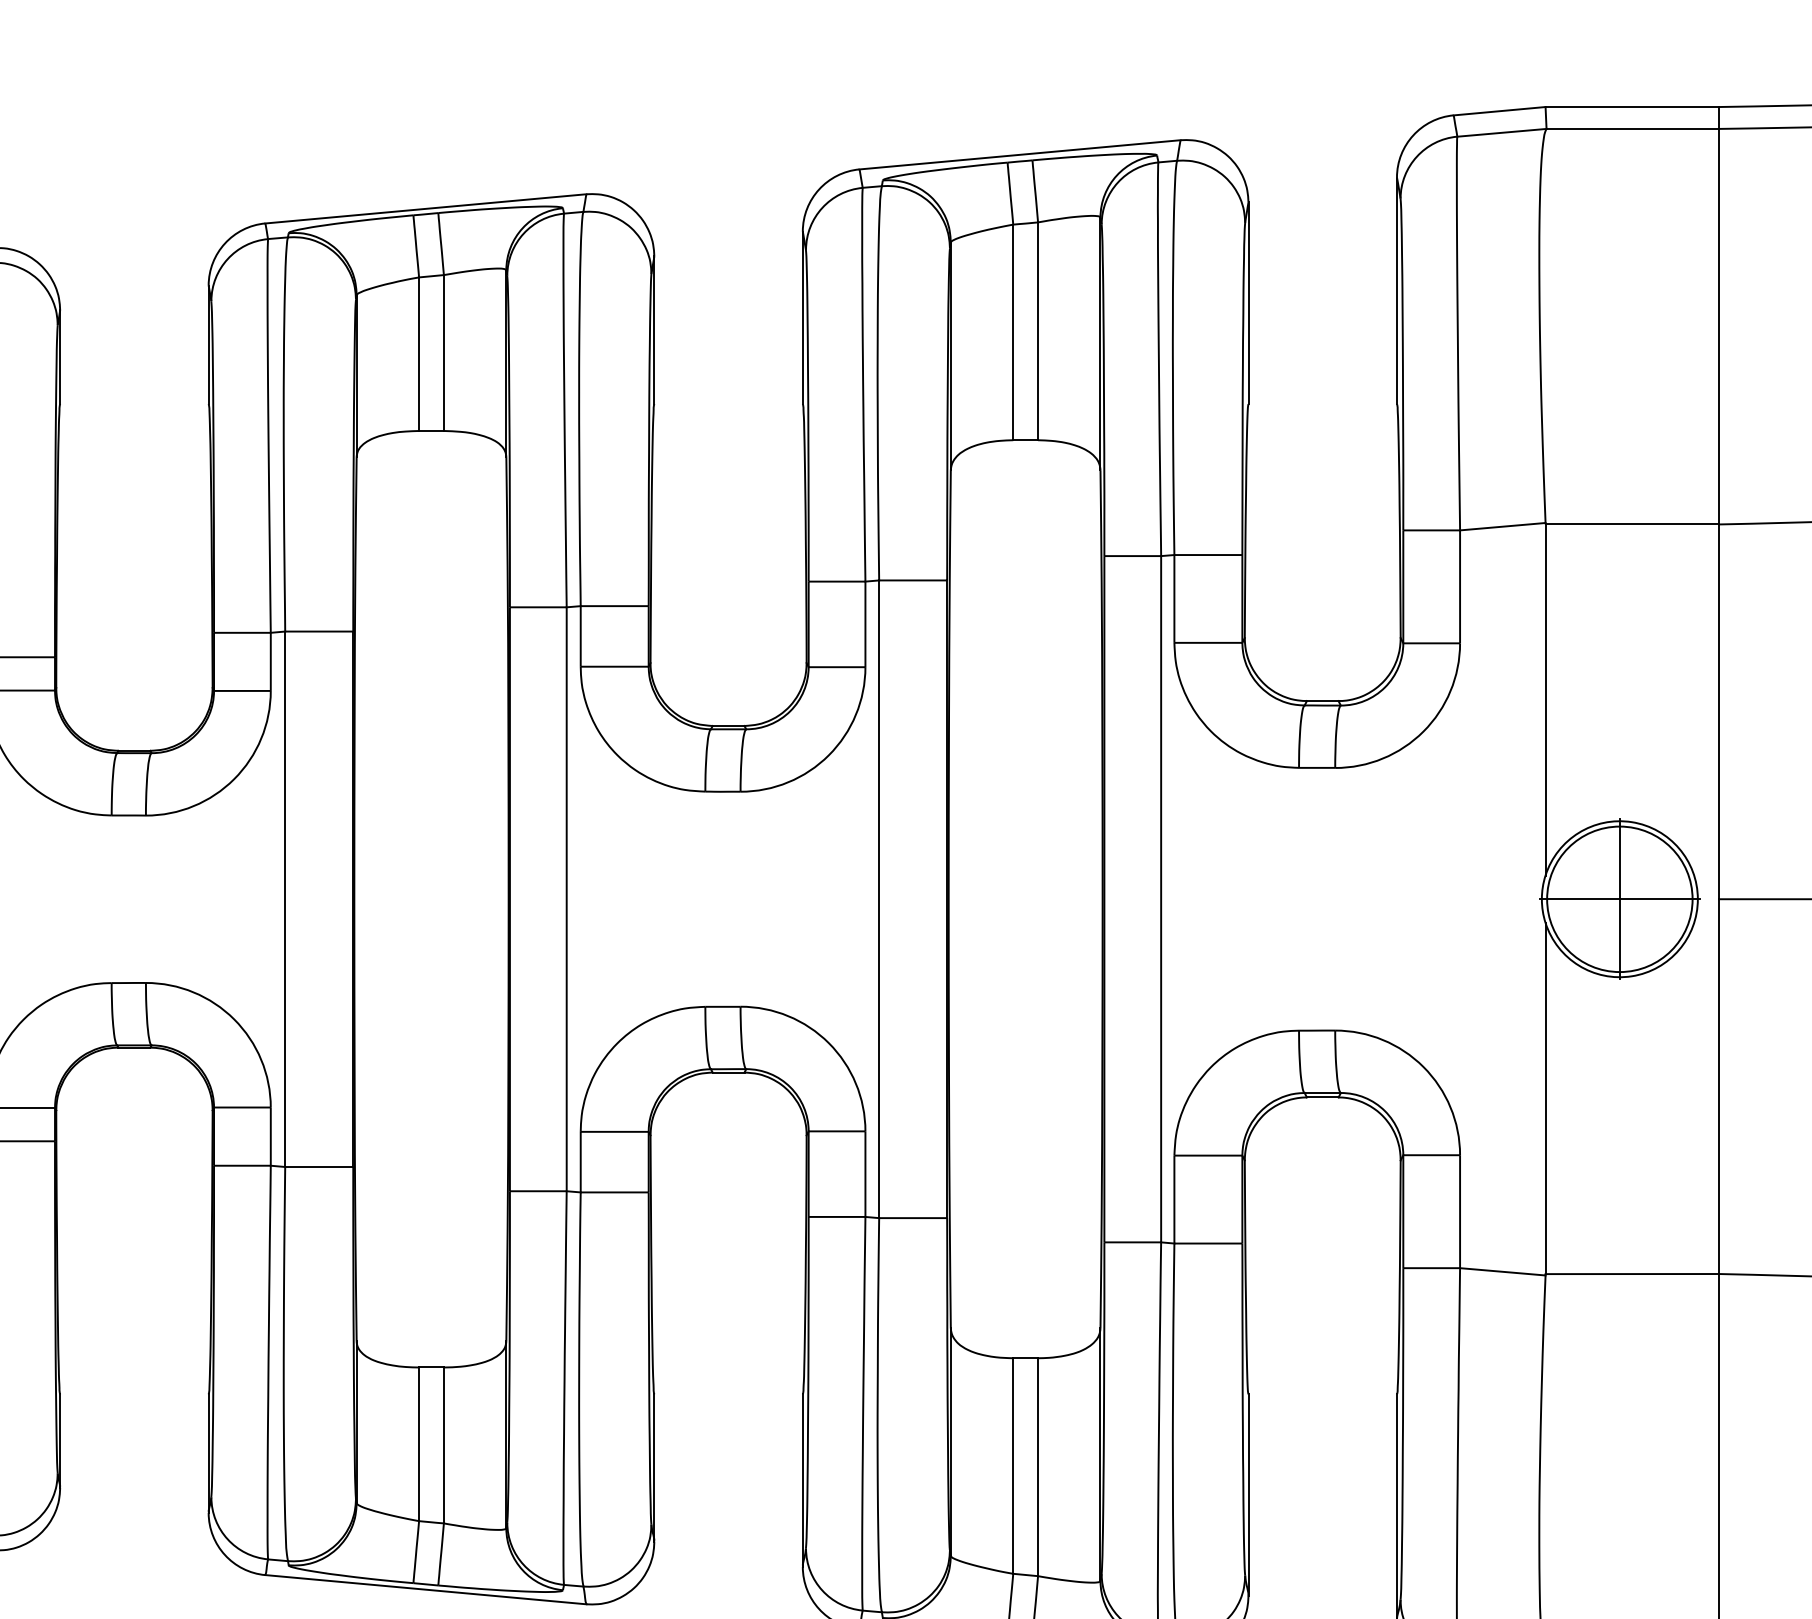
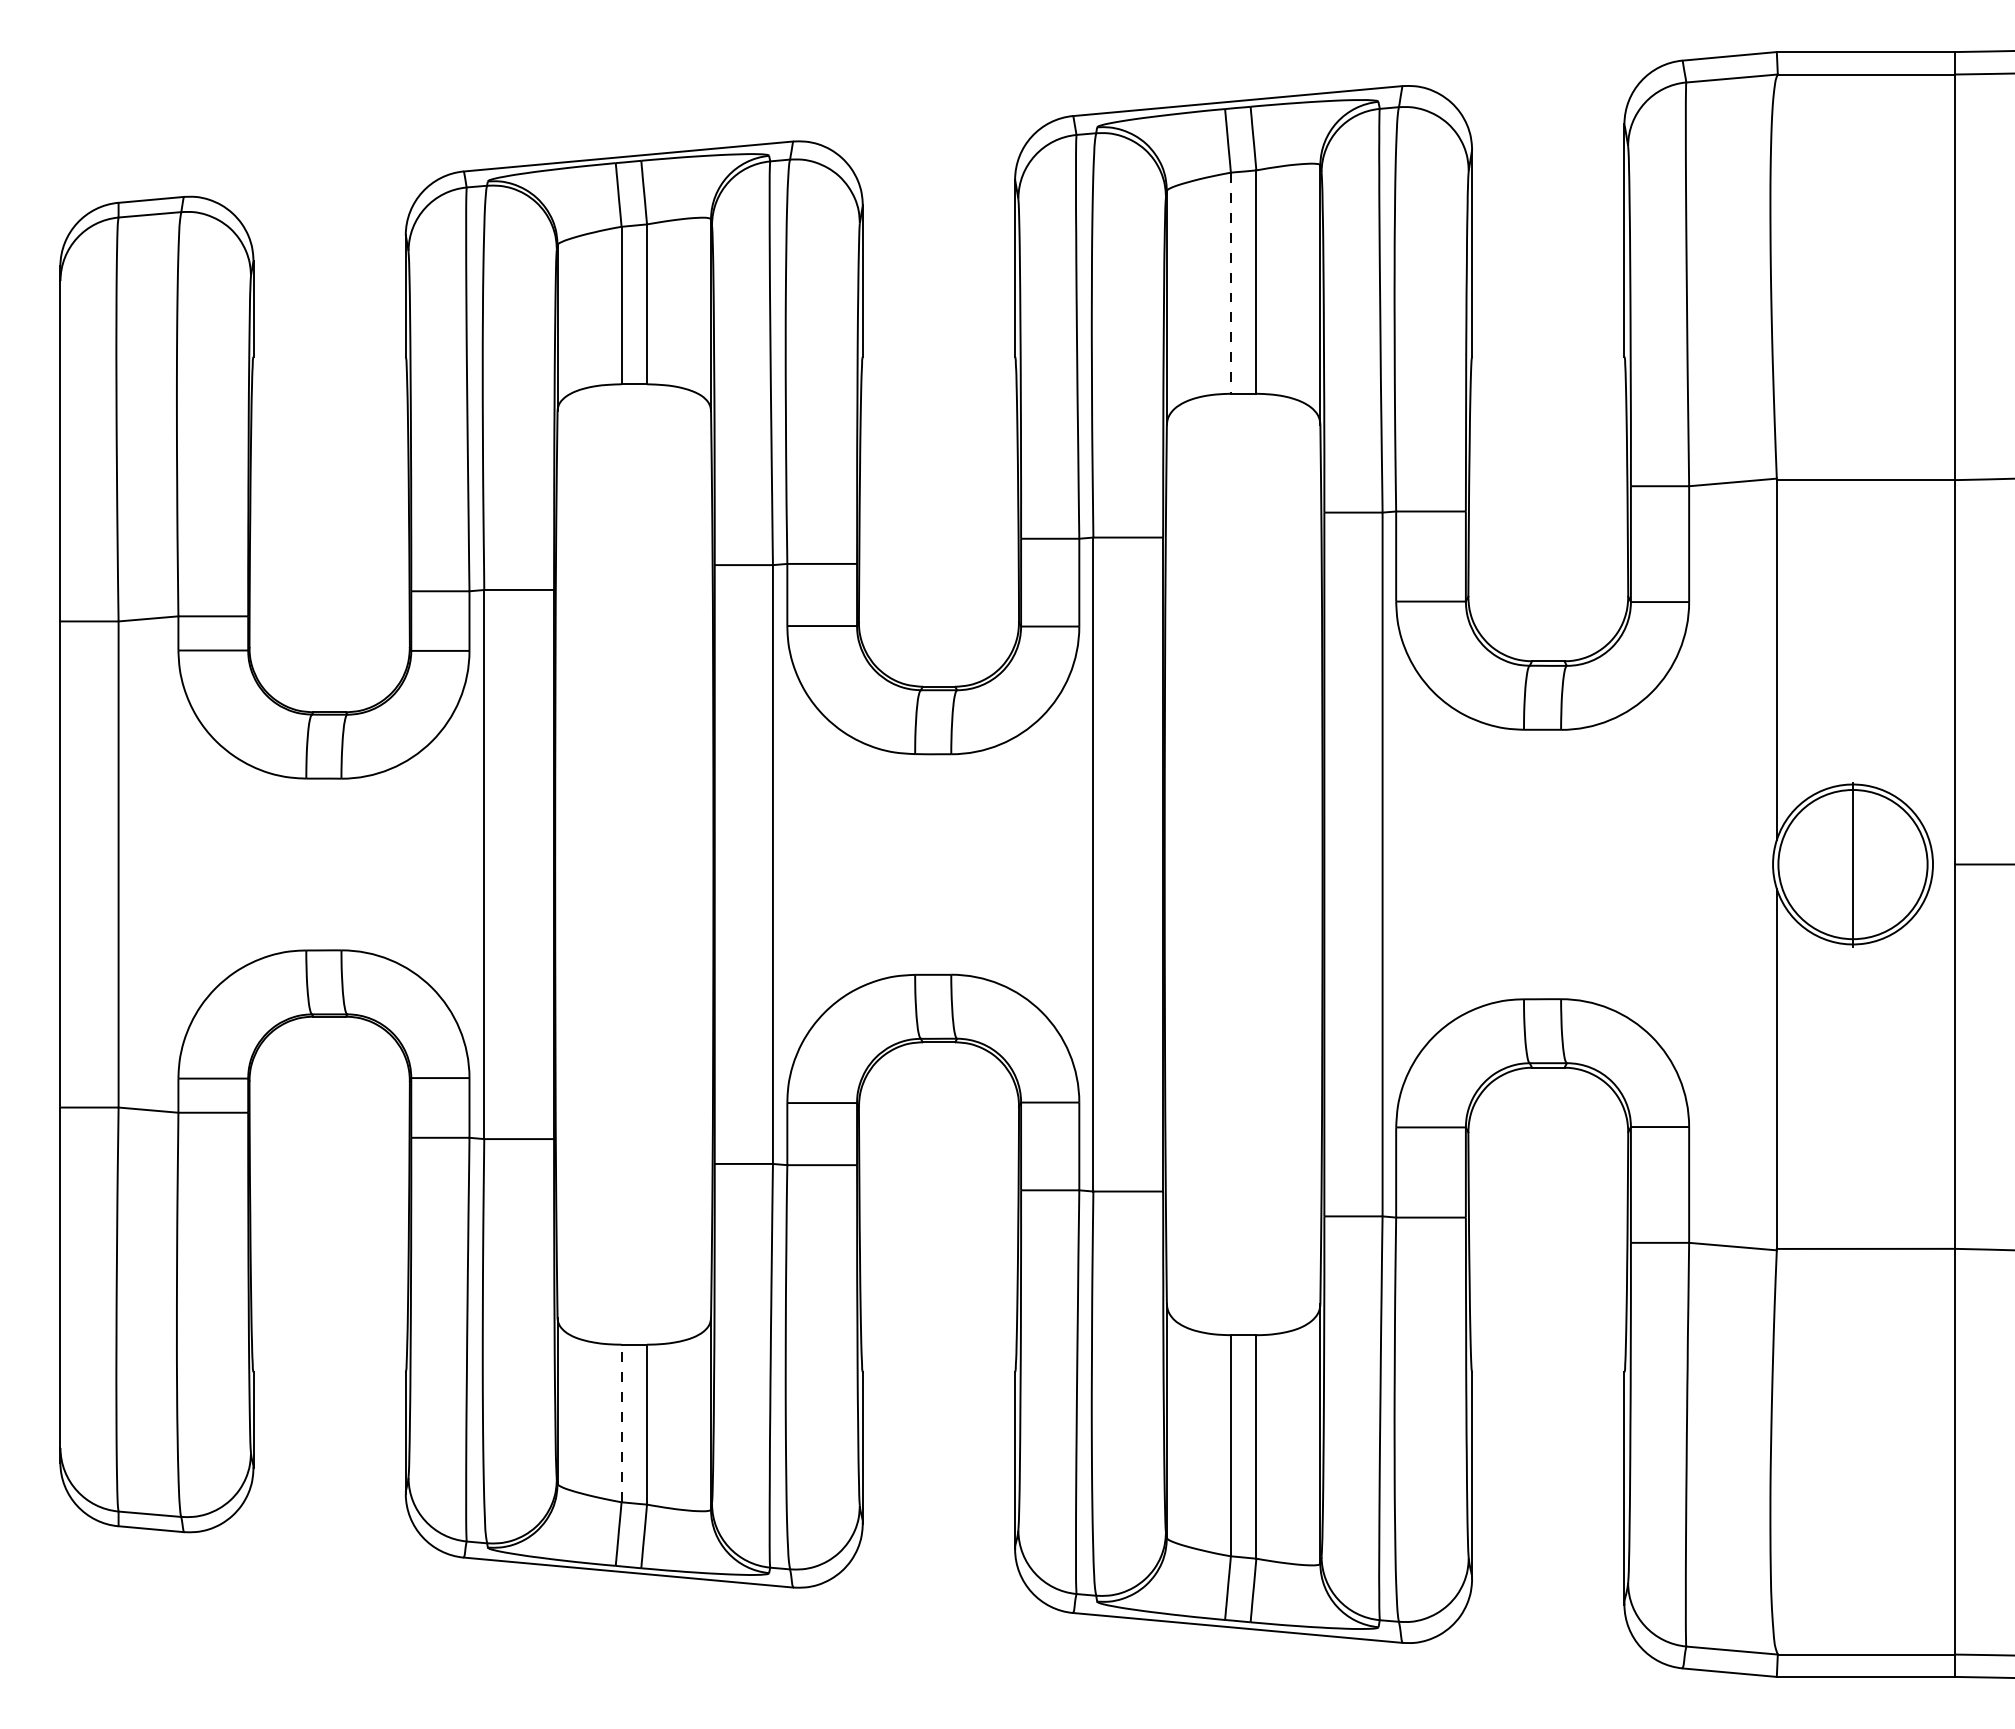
line: (1012, 332) -> (1230, 283), solid -> dashed
line: (1619, 899) -> (1852, 864), removed
line: (419, 1444) -> (621, 1423), solid -> dashed

